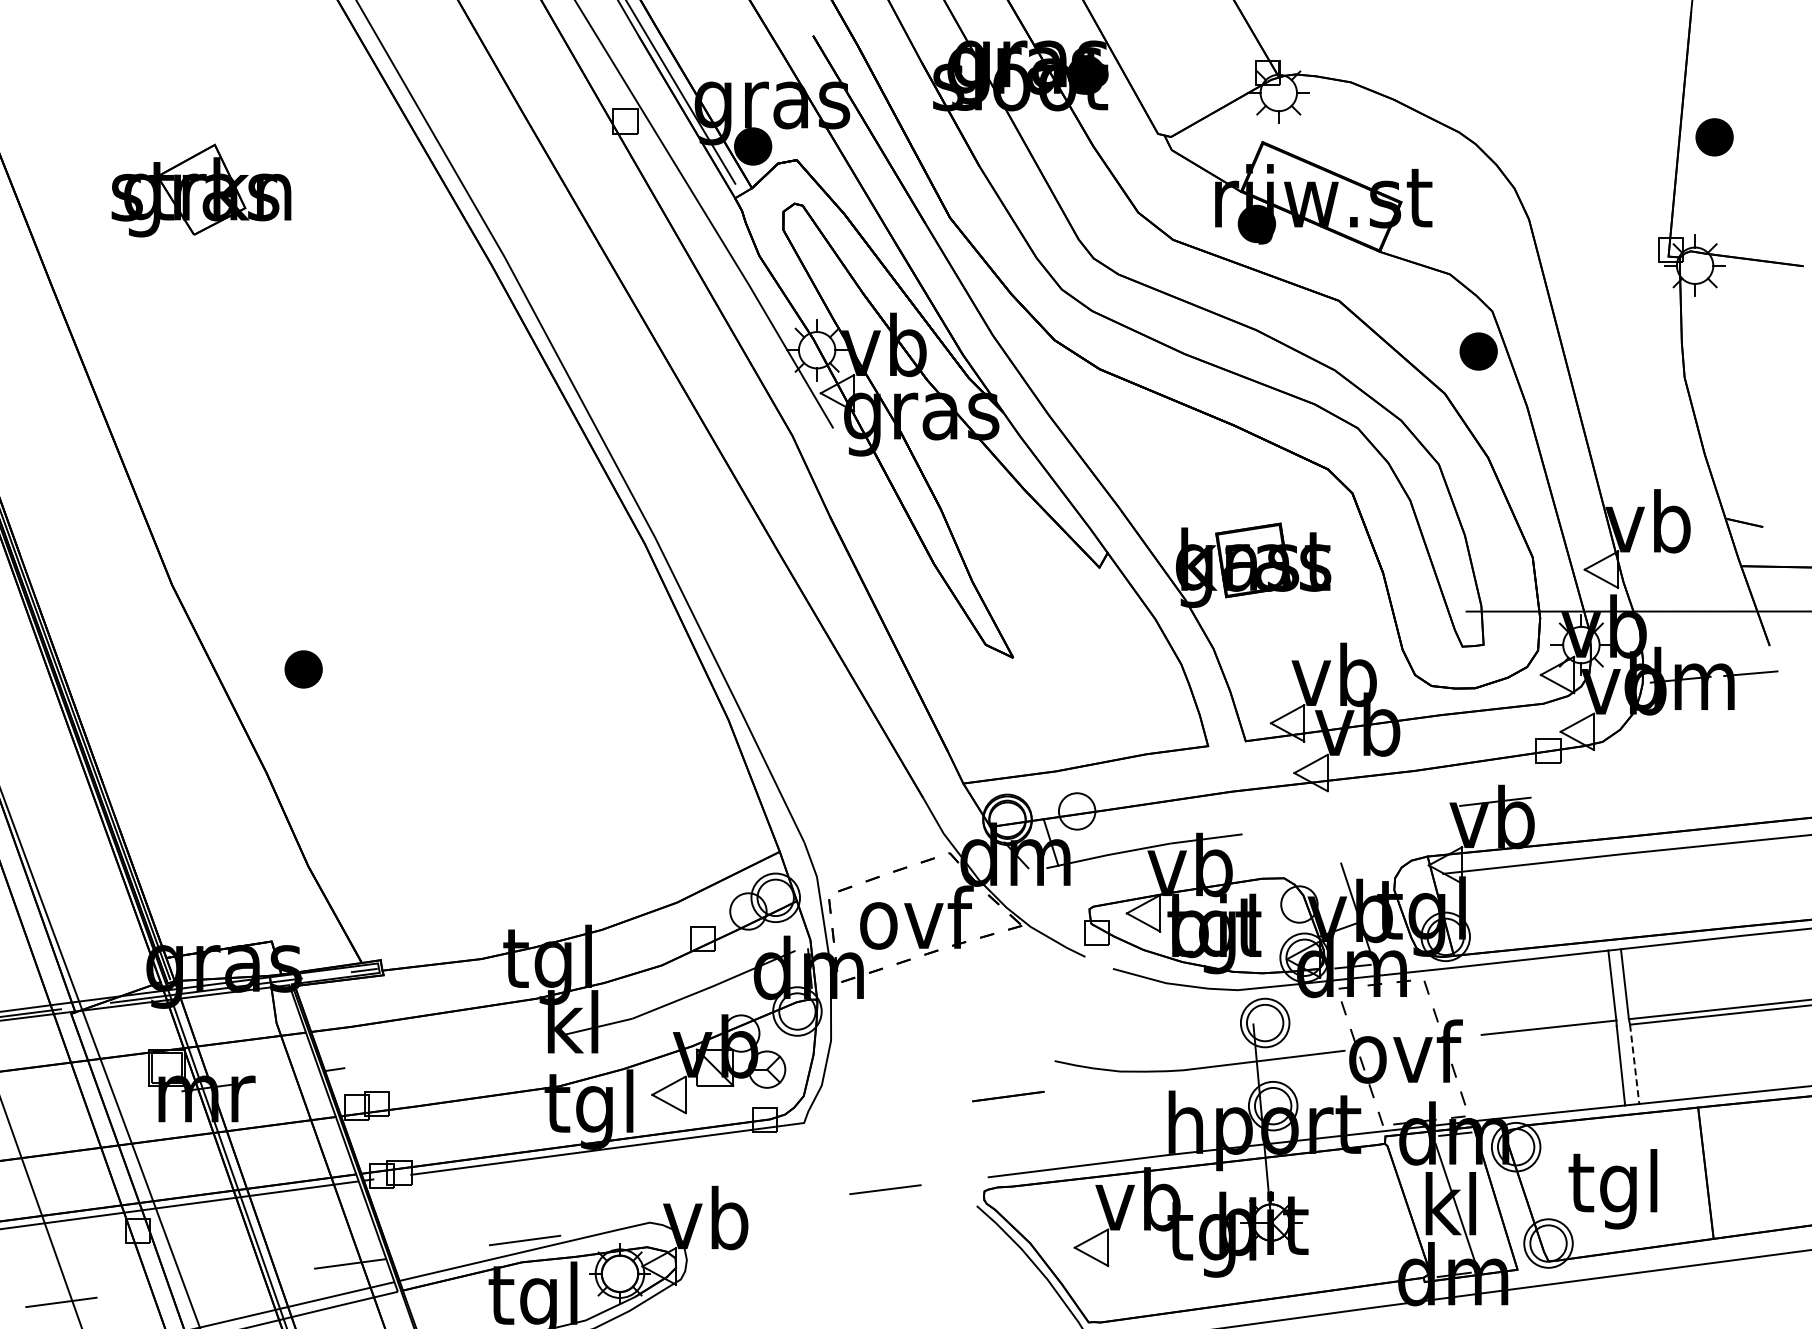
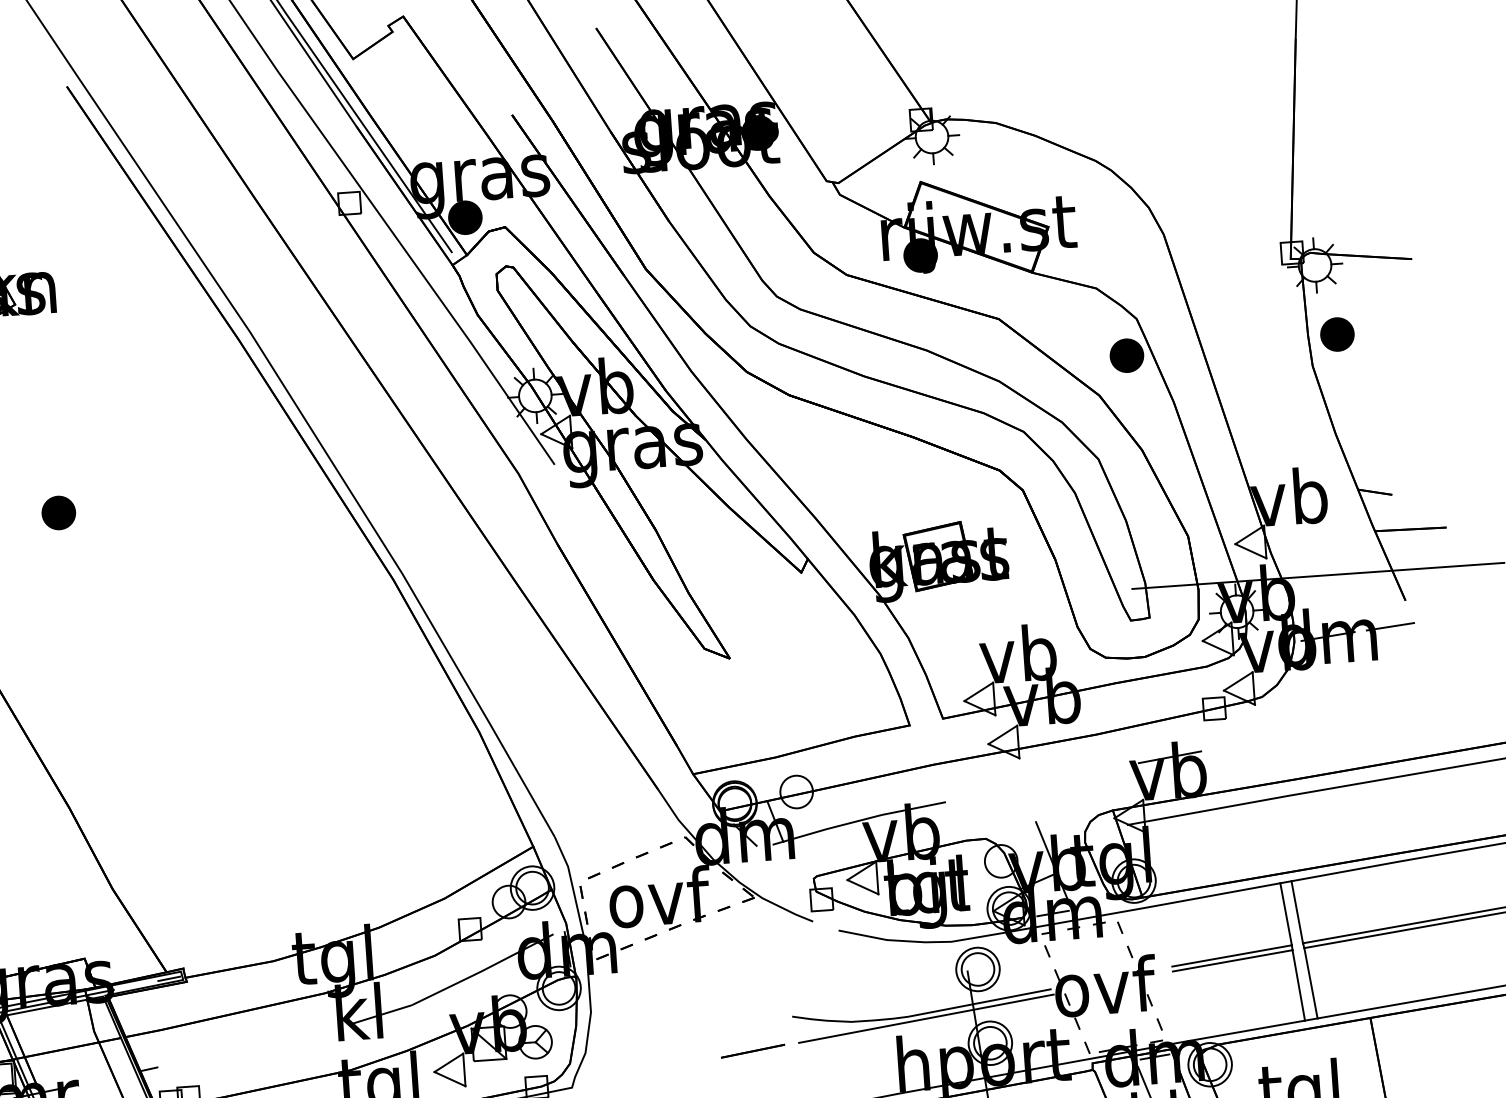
part: (1714, 137) -> (1337, 334), moved
part: (303, 669) -> (58, 513), moved
line: (1548, 1033) -> (1231, 961), added
line: (1634, 1064) -> (1310, 983), dashed -> solid
line: (1203, 1073) -> (926, 1018), added

